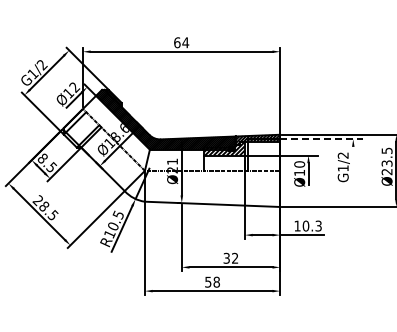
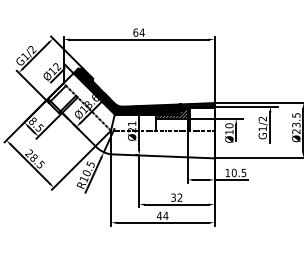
line: (322, 139) -> (246, 106), dashed -> solid
line: (353, 166) -> (270, 127), added
text: (318, 225) -> (243, 172), 10.3 -> 10.5
text: (212, 281) -> (162, 215), 58 -> 44

